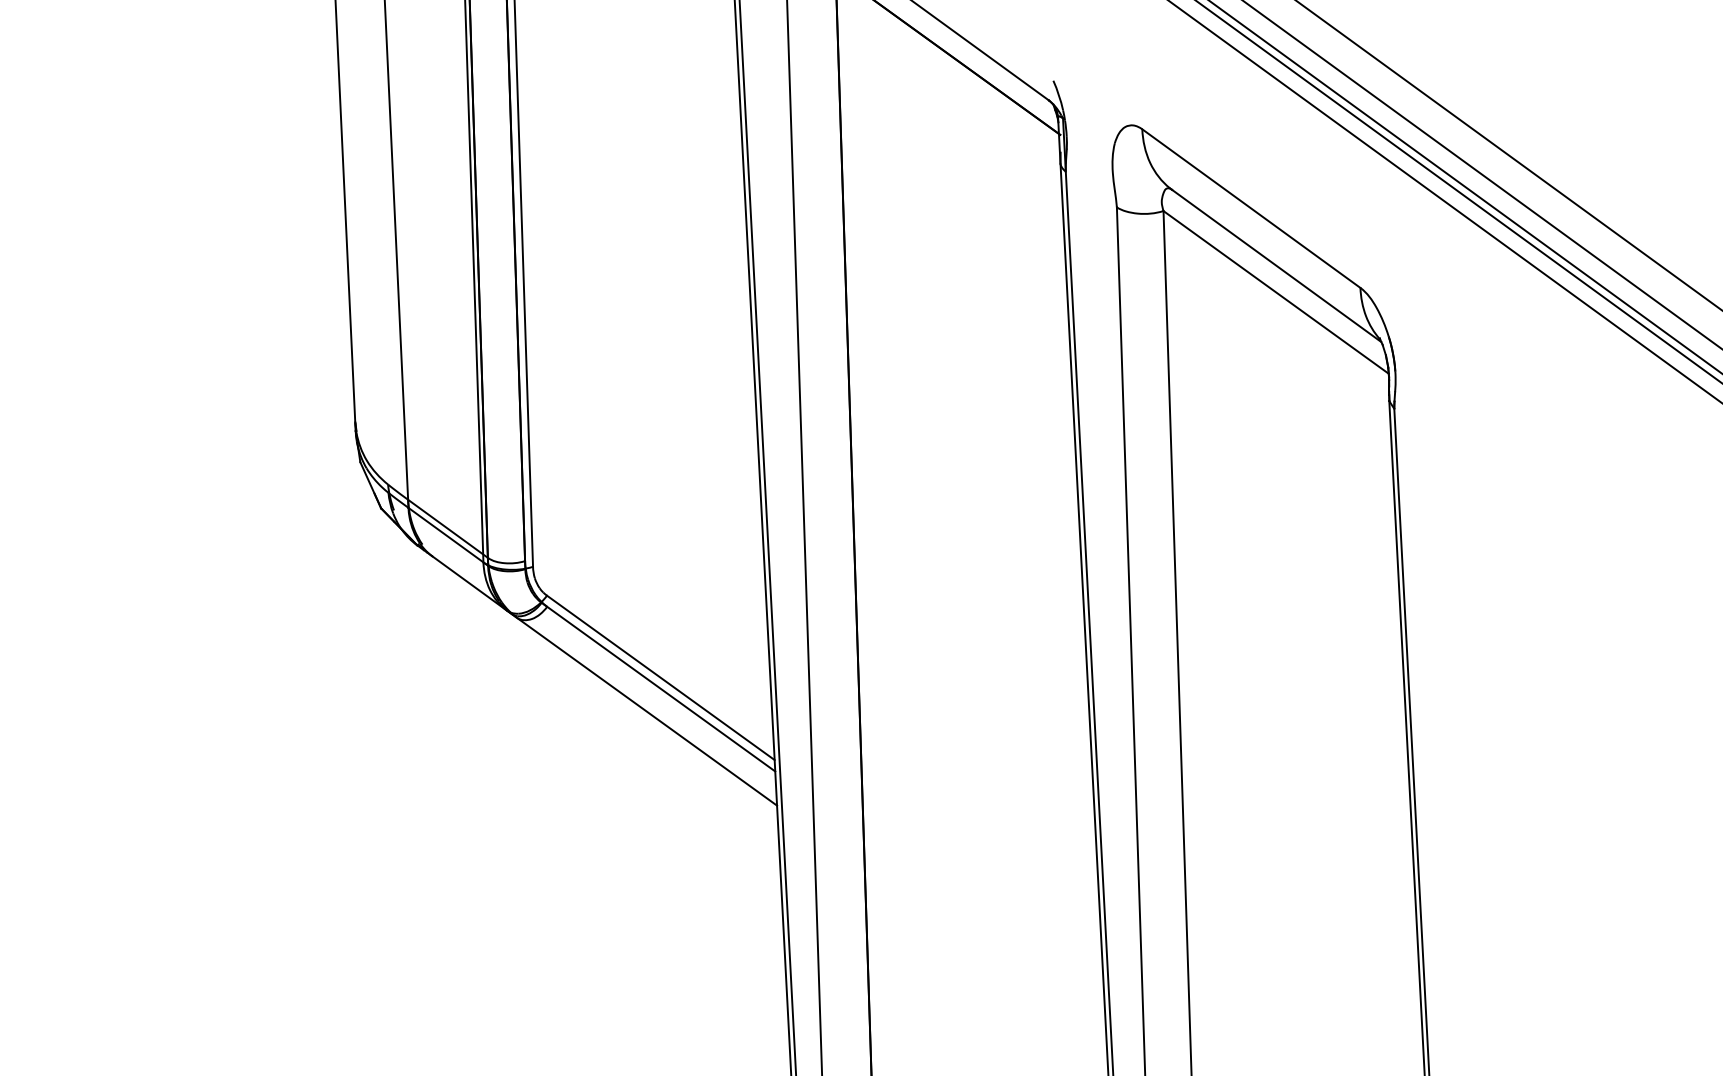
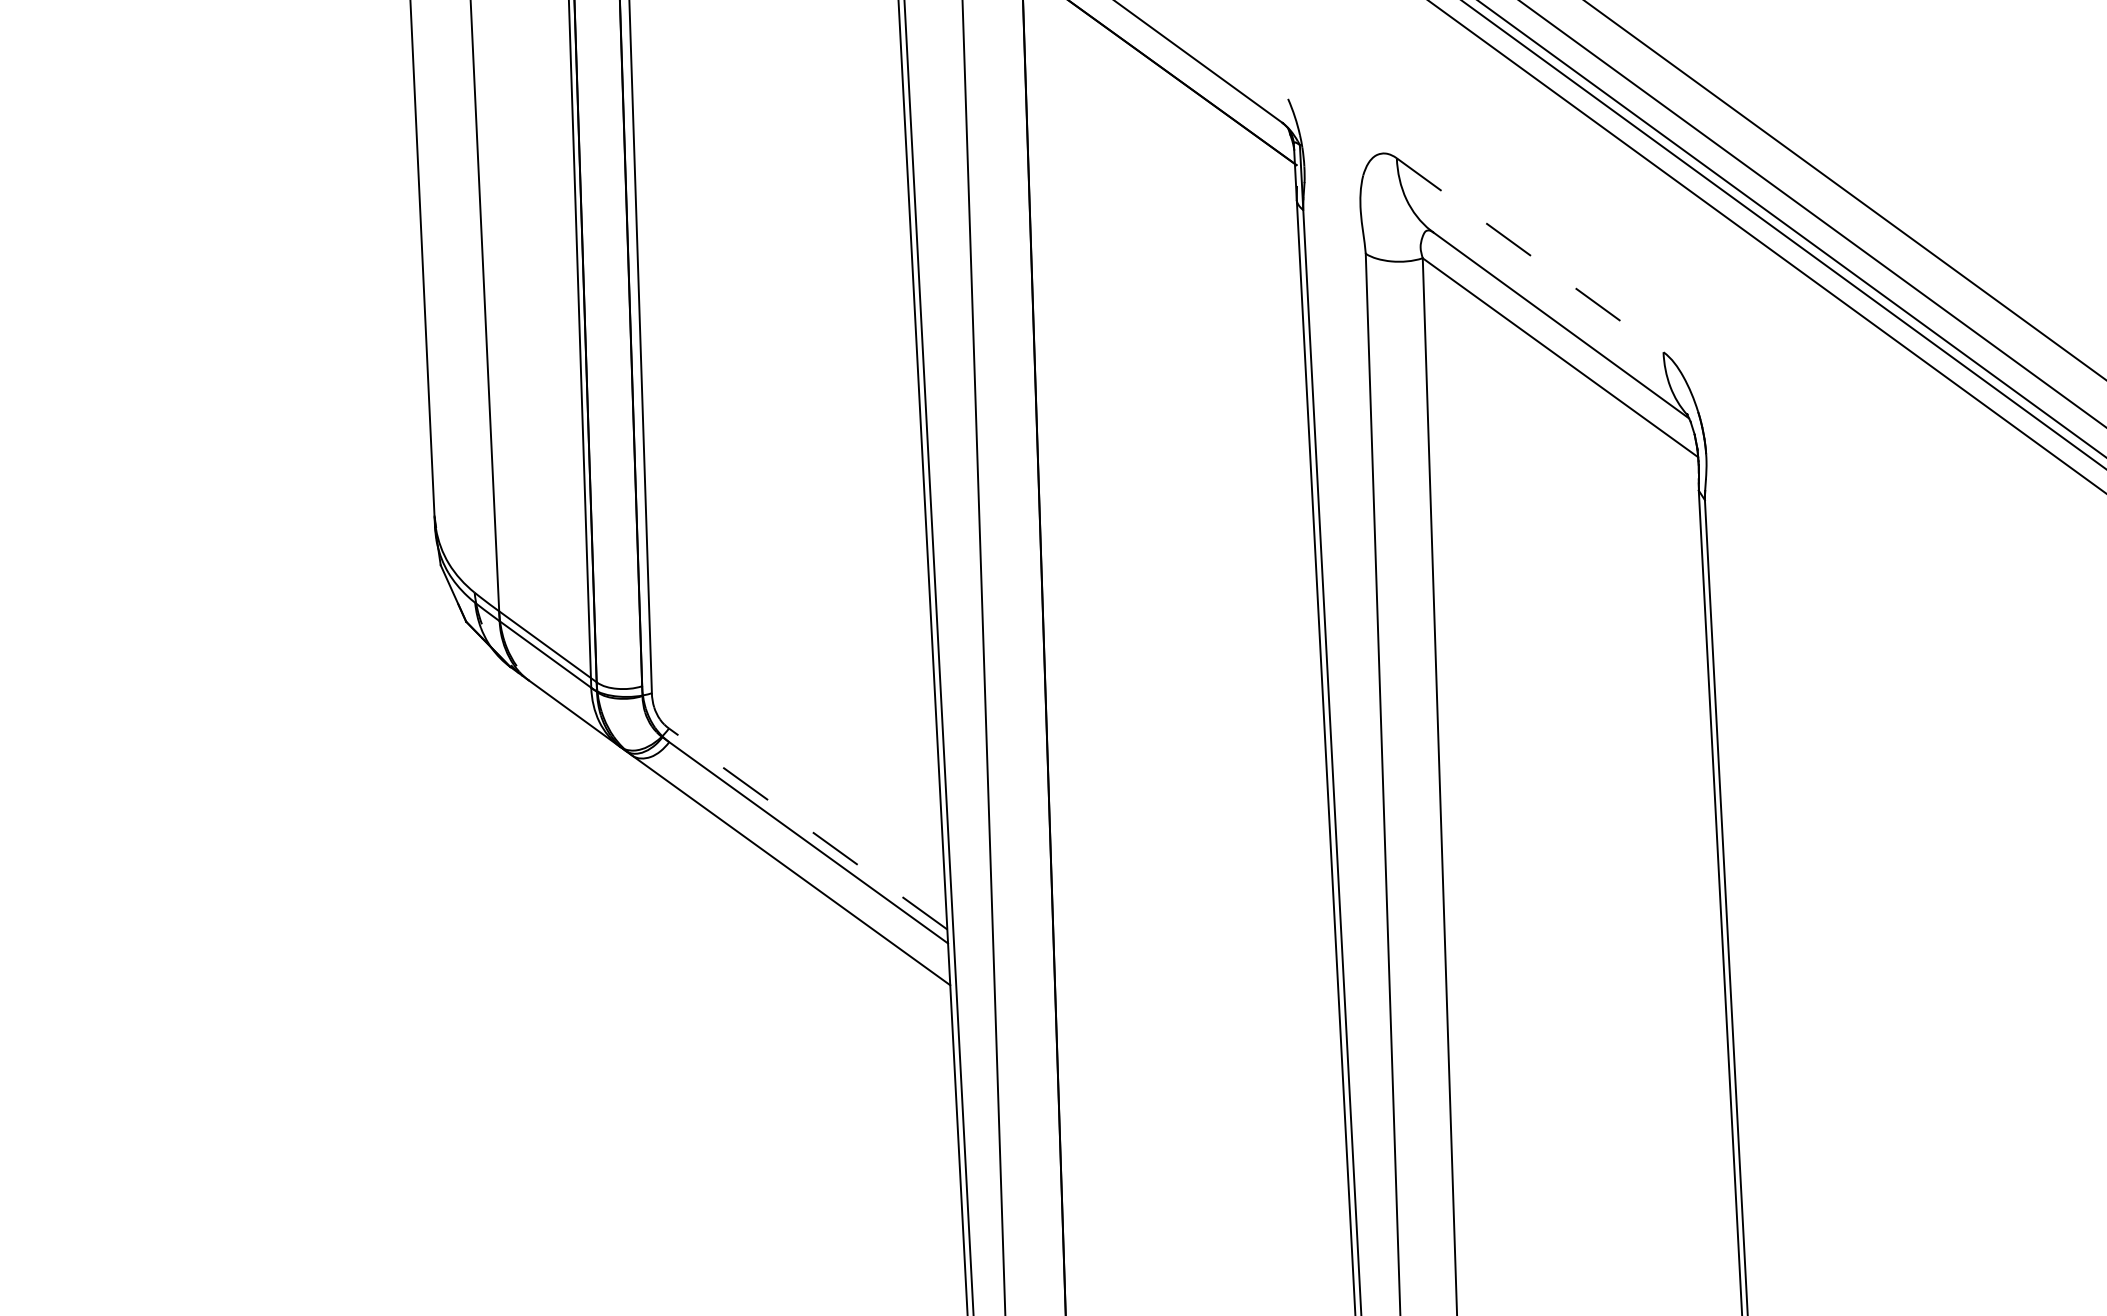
line: (1251, 208) -> (1530, 255), solid -> dashed
line: (661, 678) -> (808, 829), solid -> dashed

